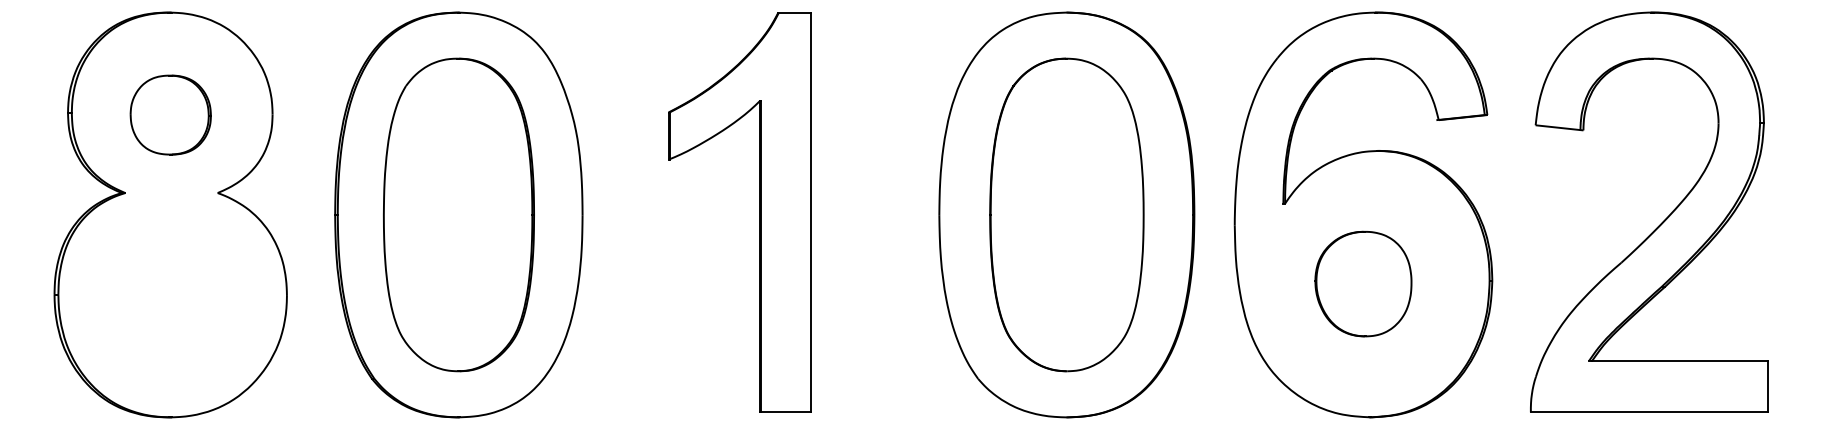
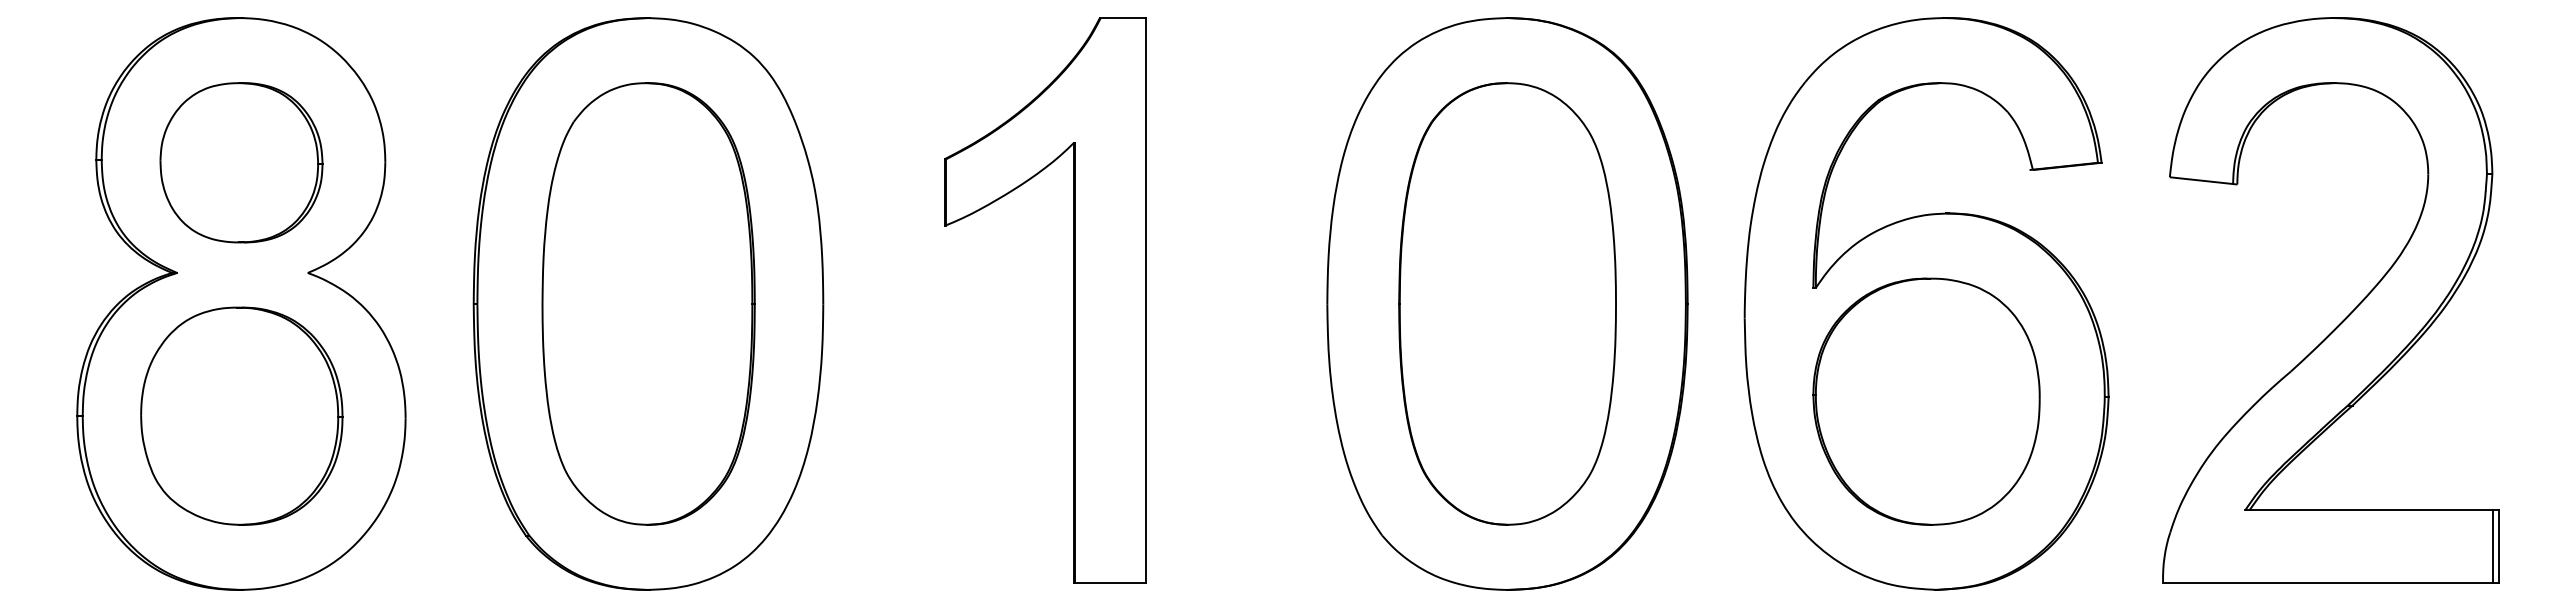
part: (170, 114) -> (241, 162), size x1.43
part: (1363, 284) -> (1926, 401), size x1.67
part: (170, 293) -> (241, 415), added
line: (1764, 386) -> (2493, 546), added

